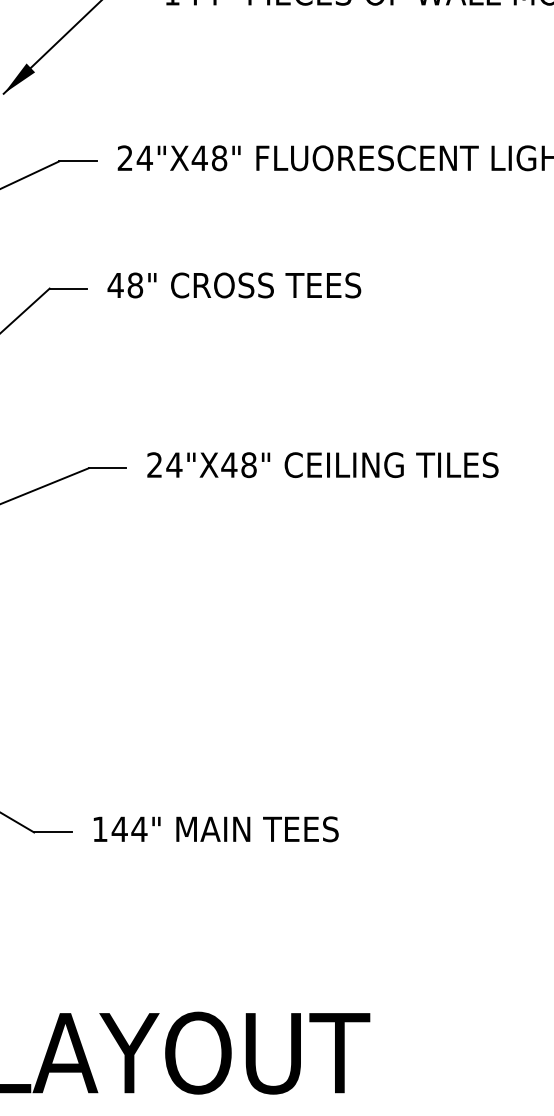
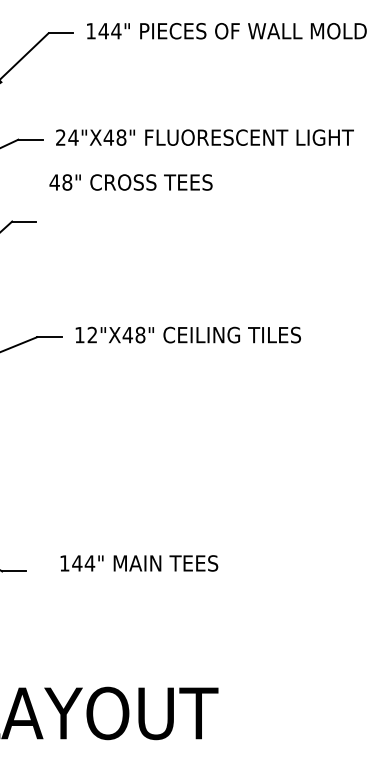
text: (233, 285) -> (130, 182), moved
text: (165, 464) -> (86, 334), 24"X48" -> 12"X48"
text: (216, 829) -> (139, 563), moved

